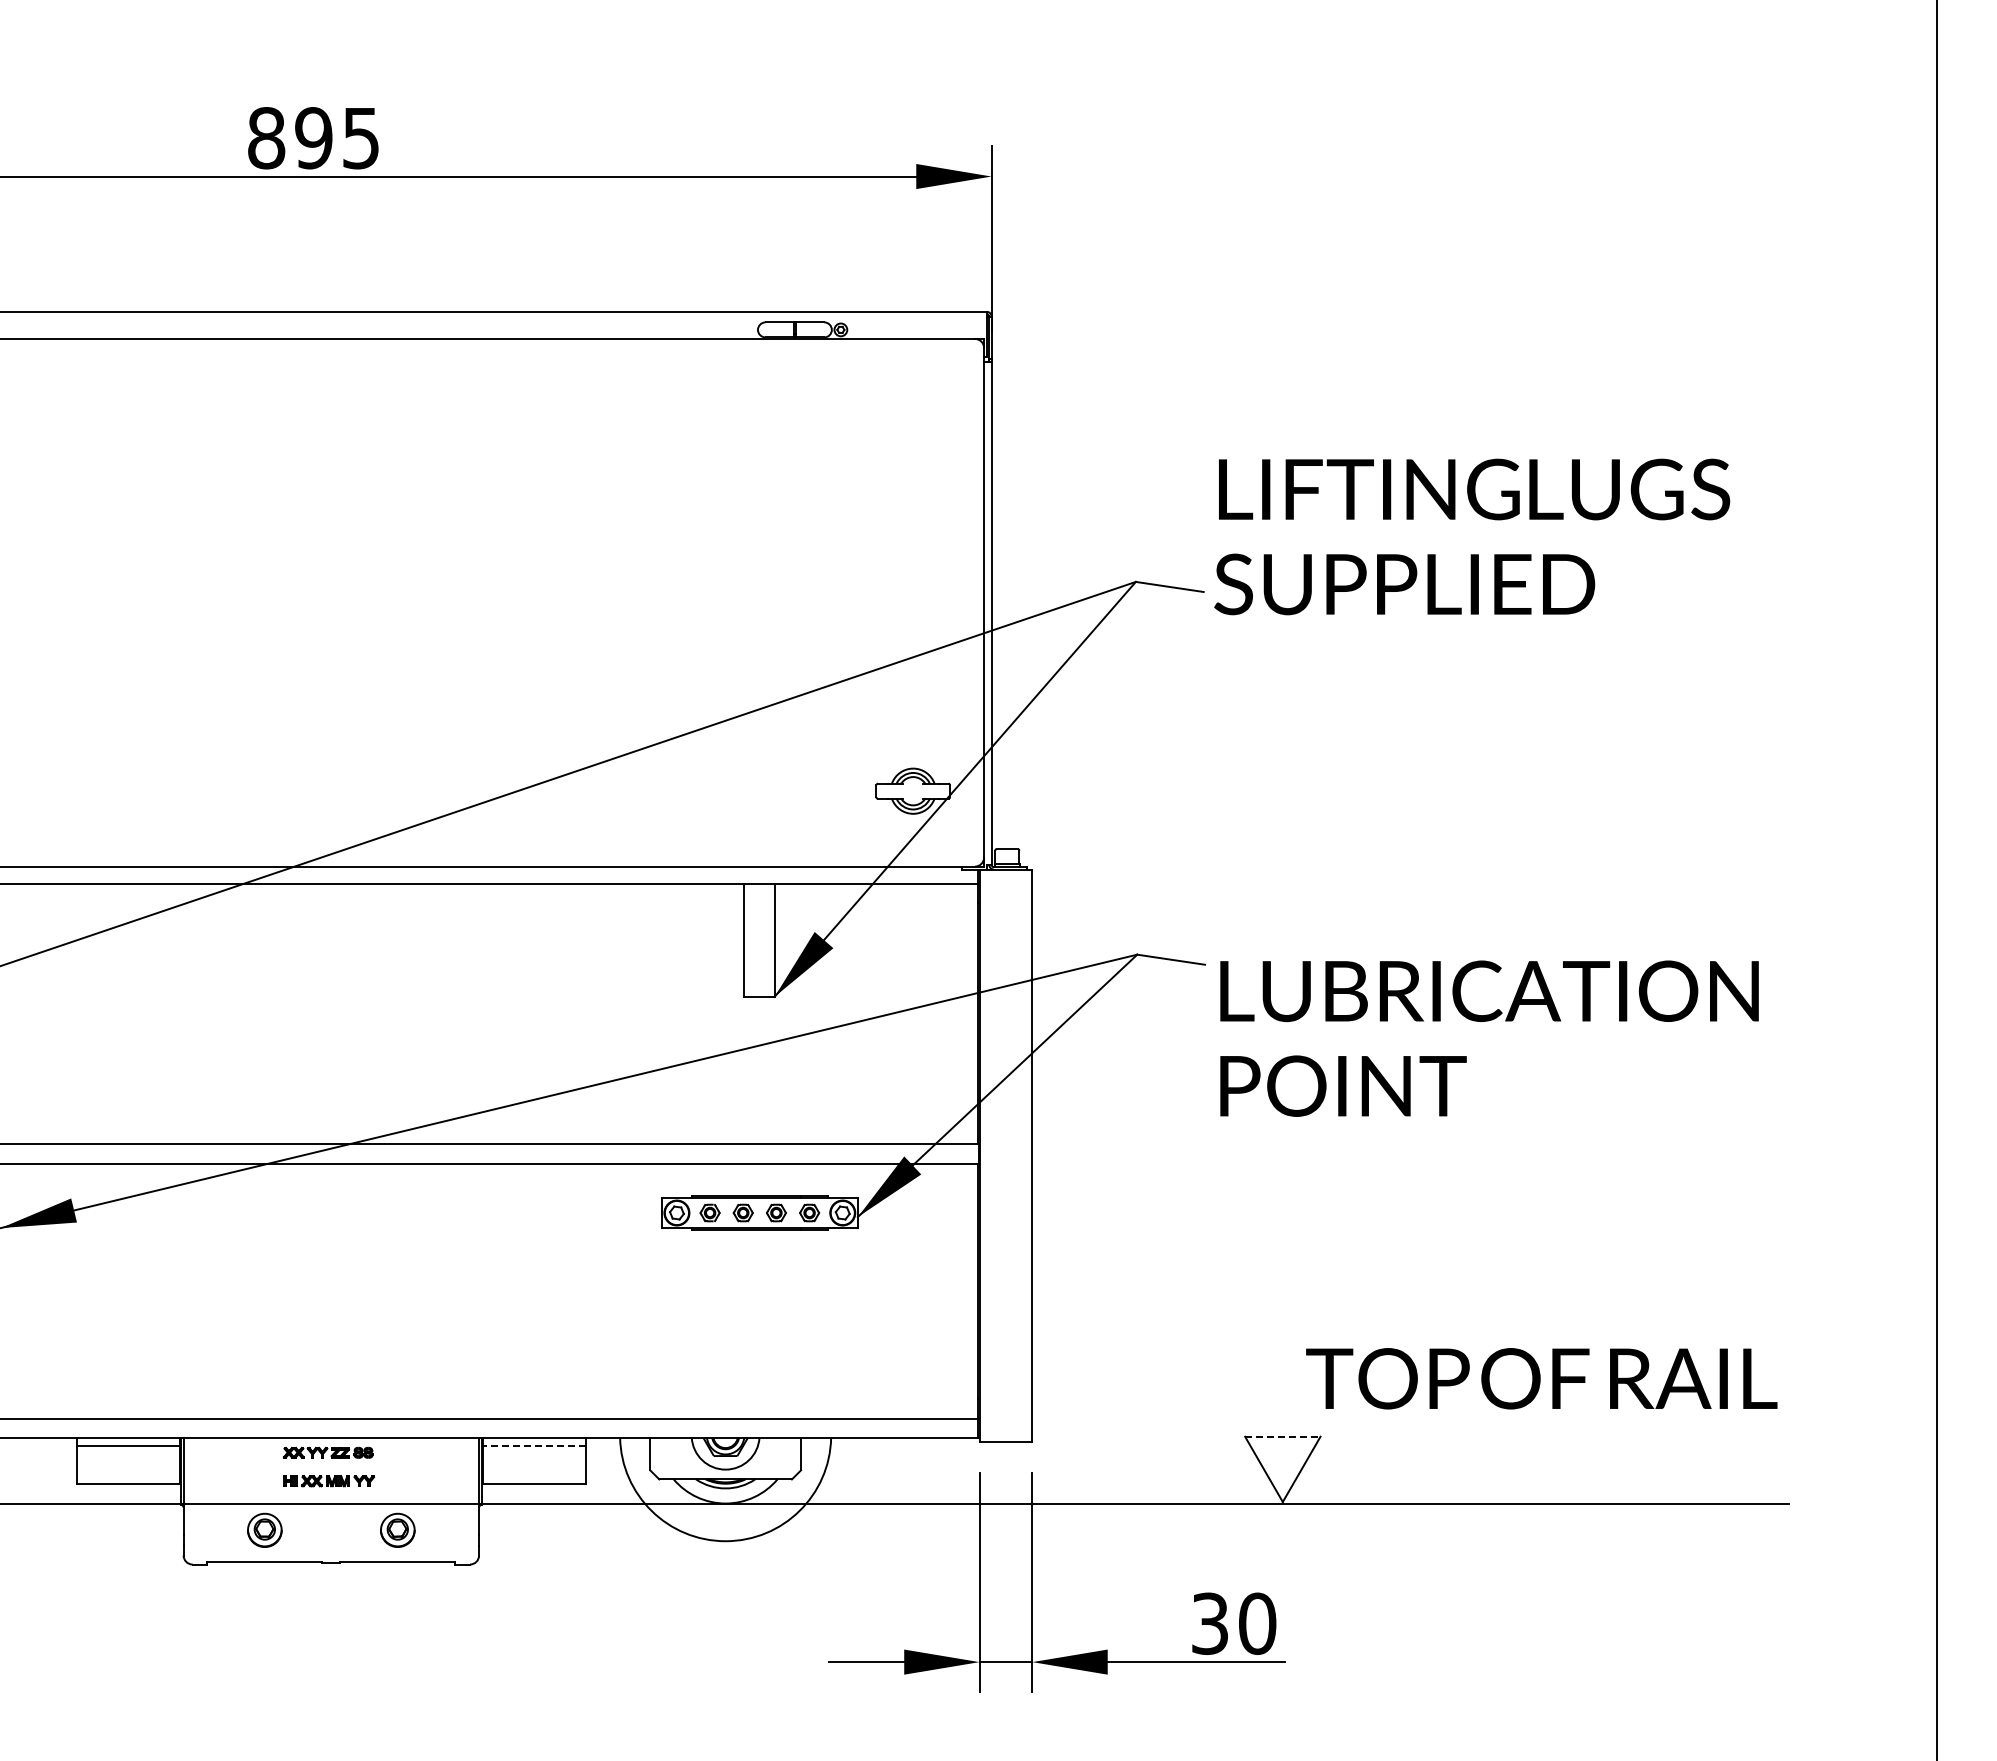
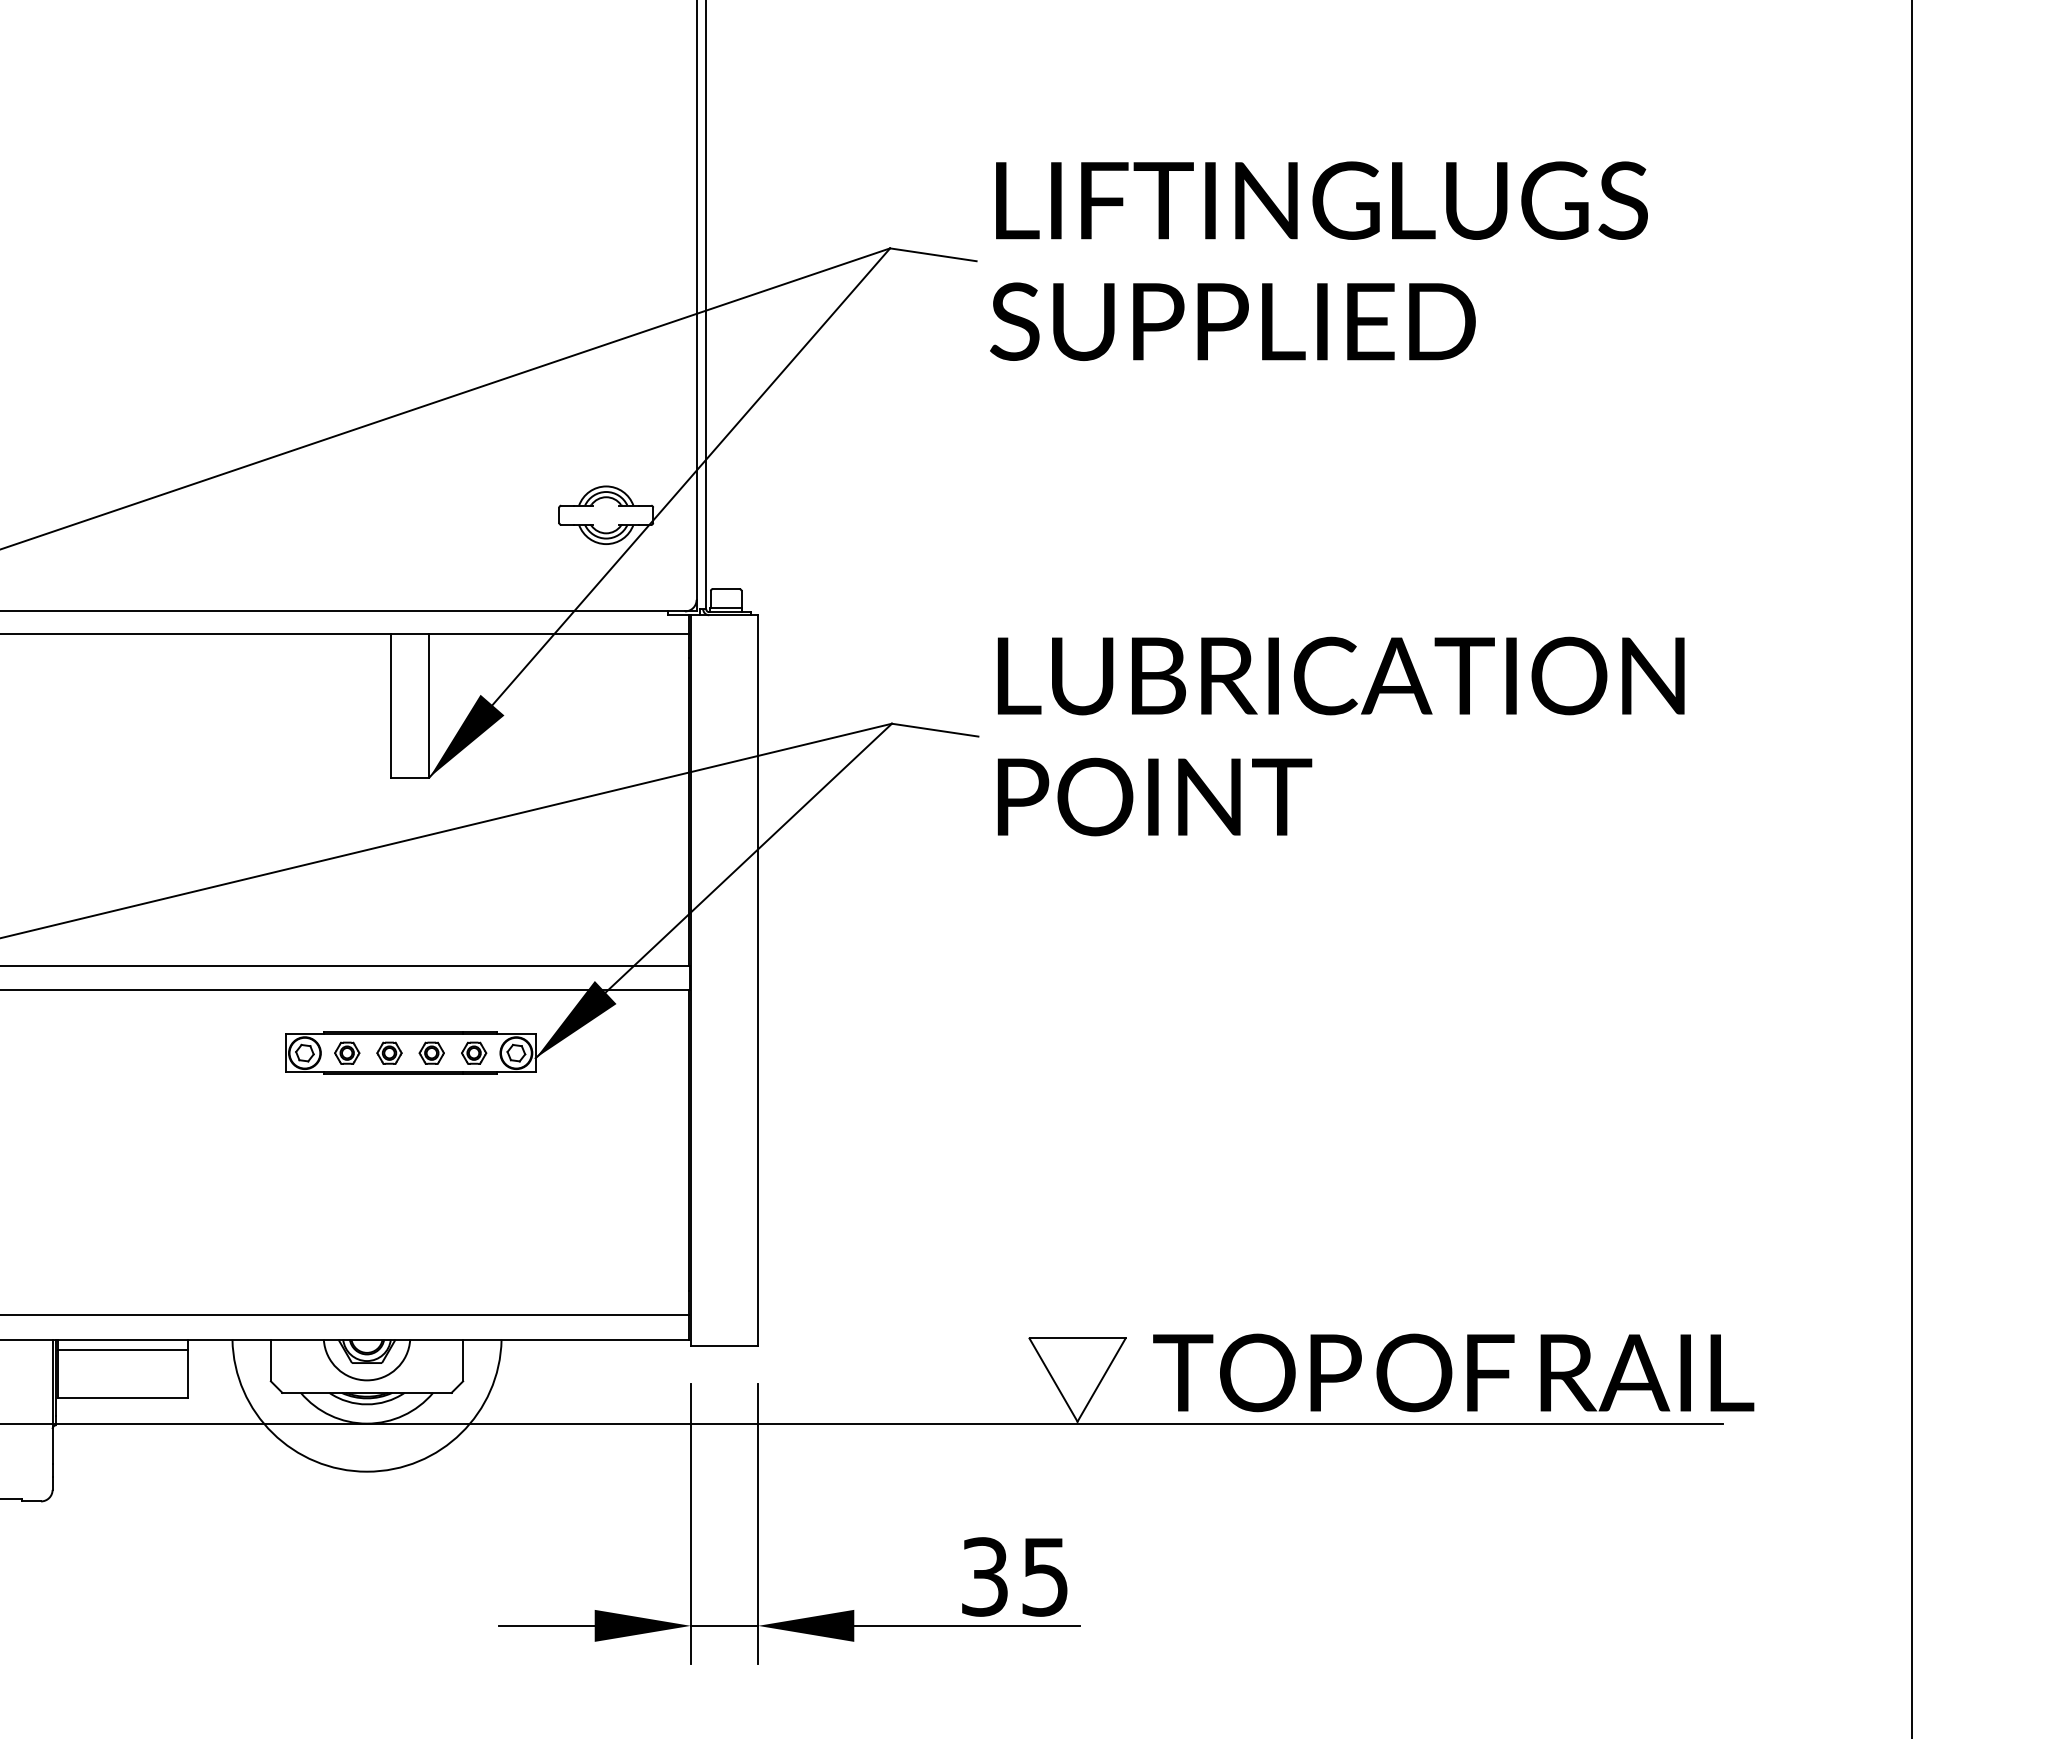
text: (1472, 536) -> (1319, 260), moved
text: (1489, 1038) -> (1341, 736), moved
text: (1541, 1378) -> (1453, 1372), moved
line: (1282, 1436) -> (1077, 1338), dashed -> solid
line: (533, 1445) -> (122, 1349), dashed -> solid
text: (1257, 1623) -> (1045, 1576), 30 -> 35

